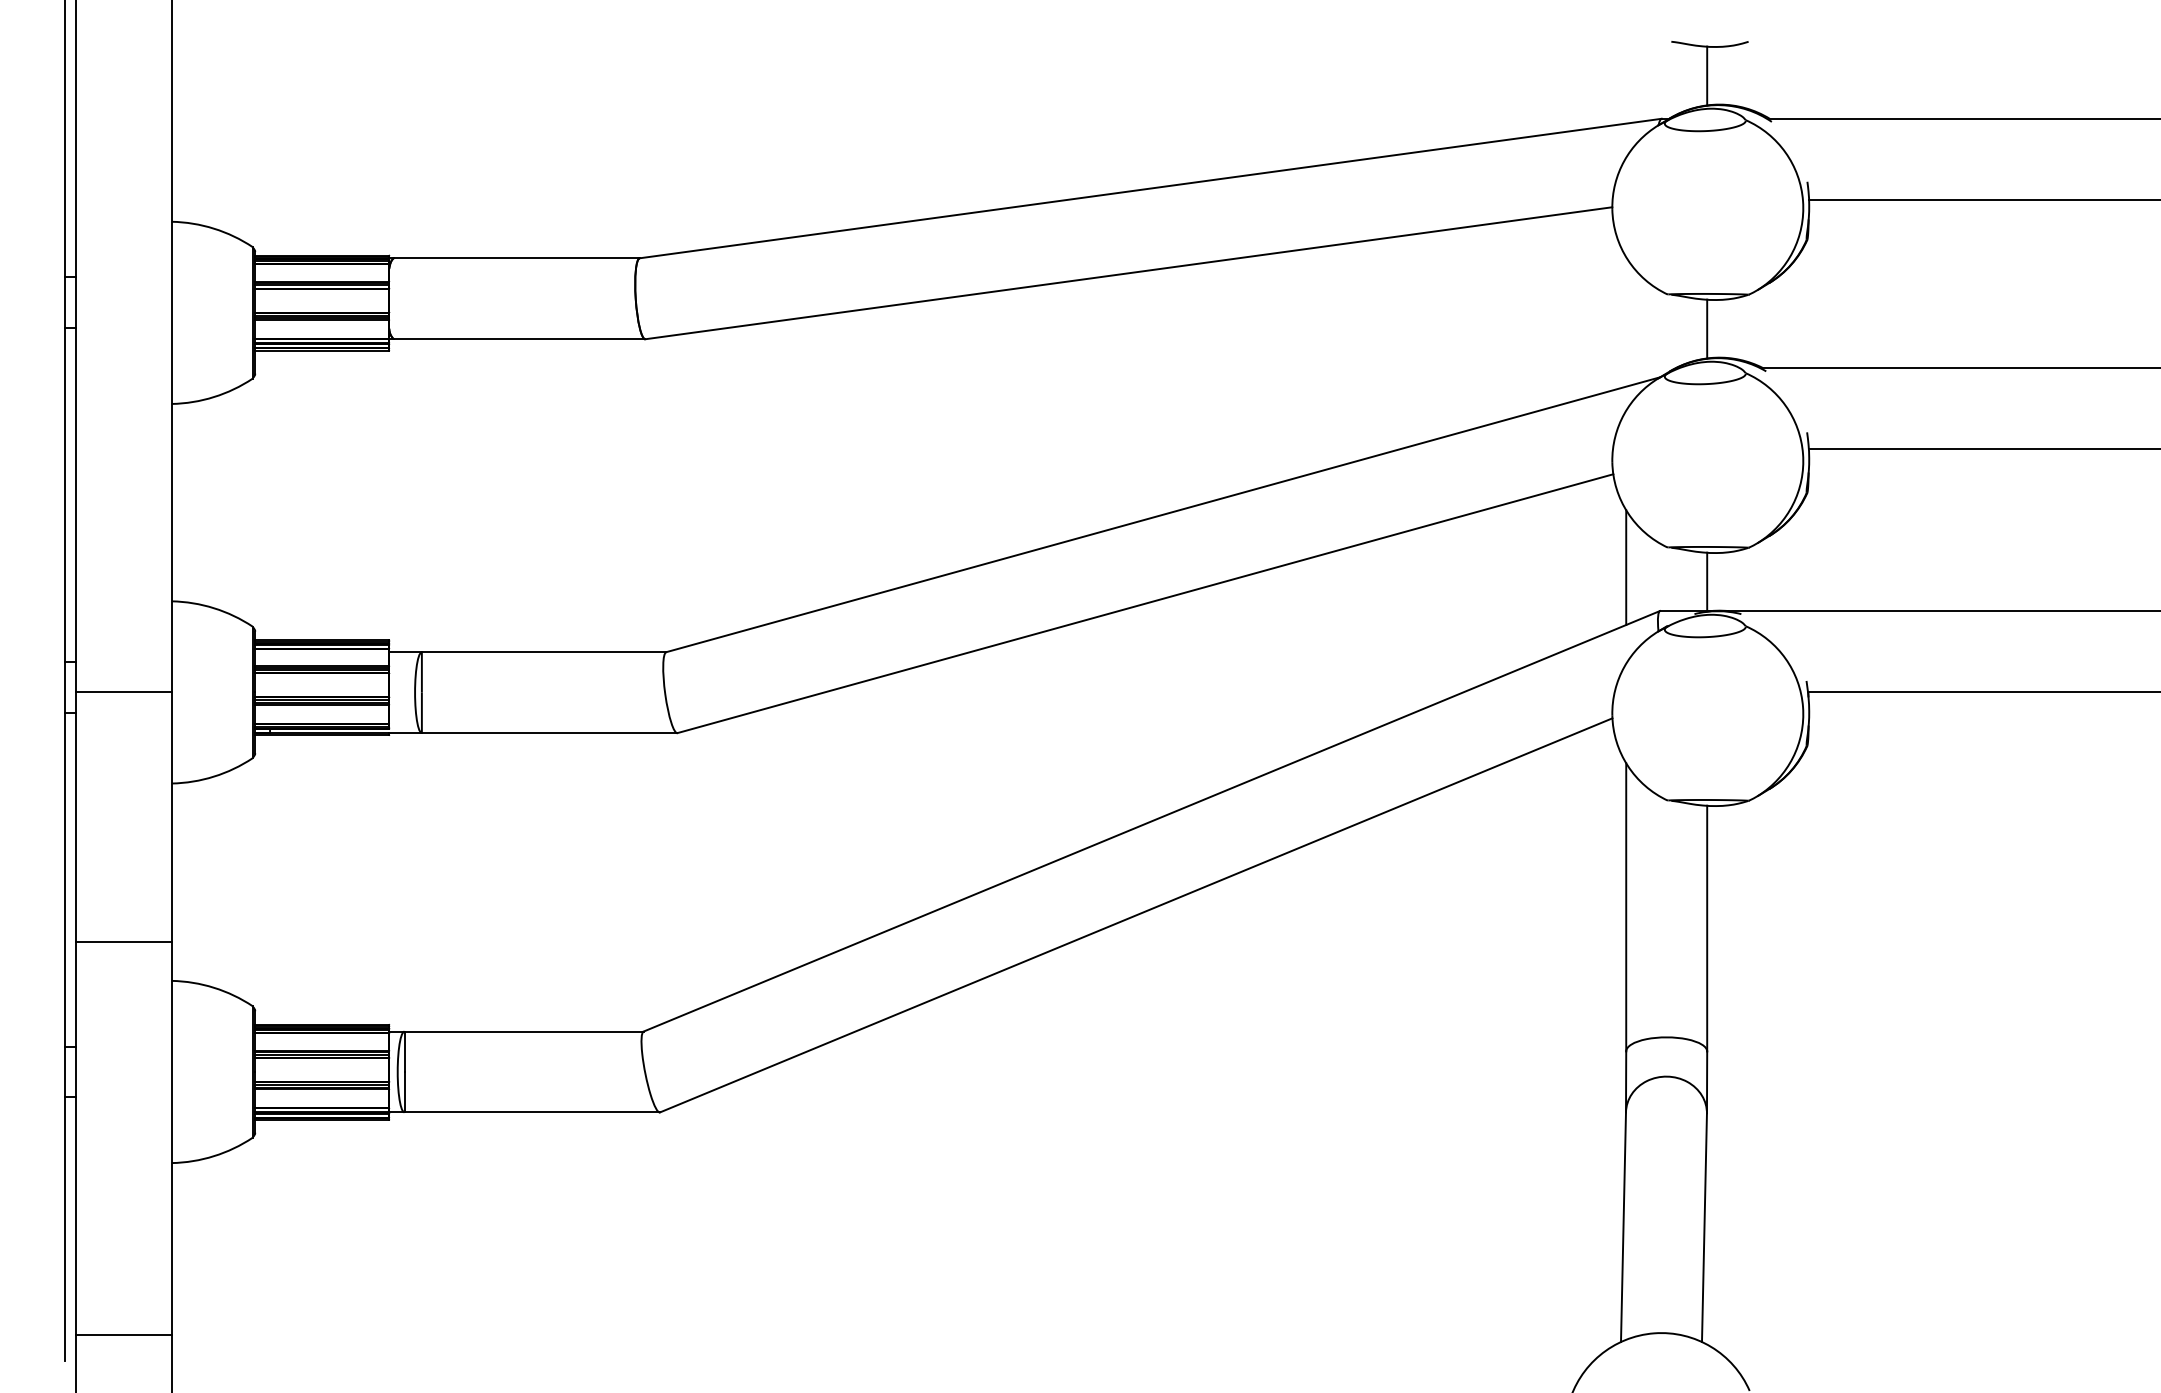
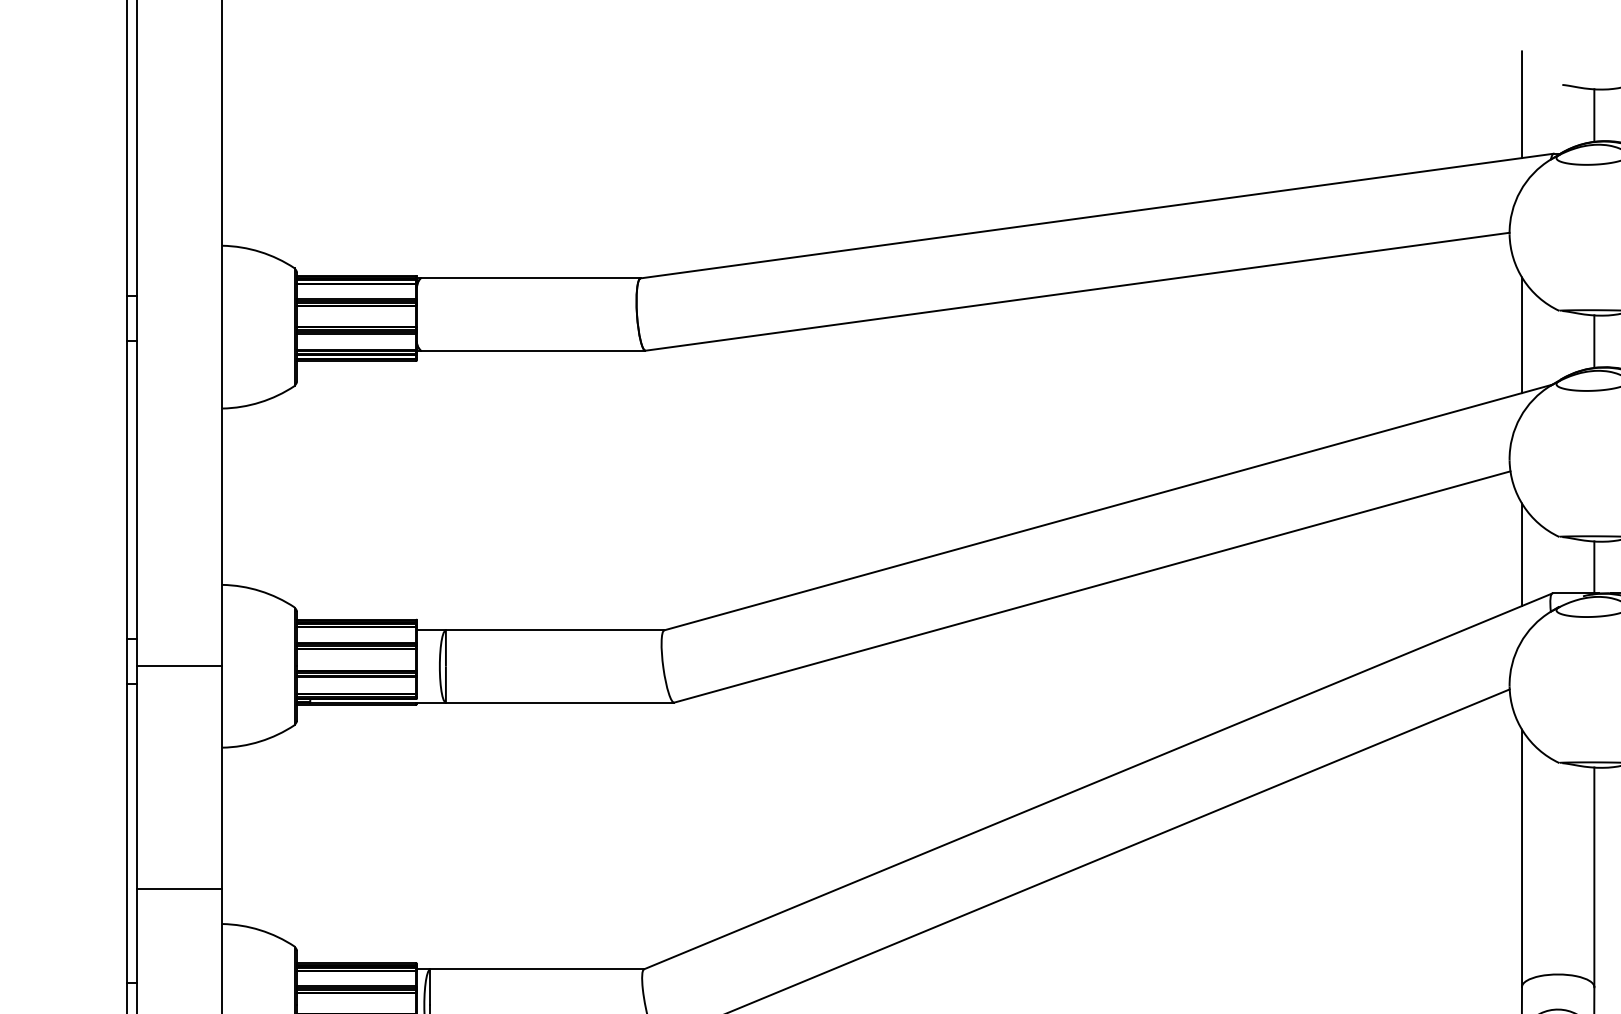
line: (1626, 63) -> (1522, 104), added
line: (1626, 321) -> (1522, 334), added

